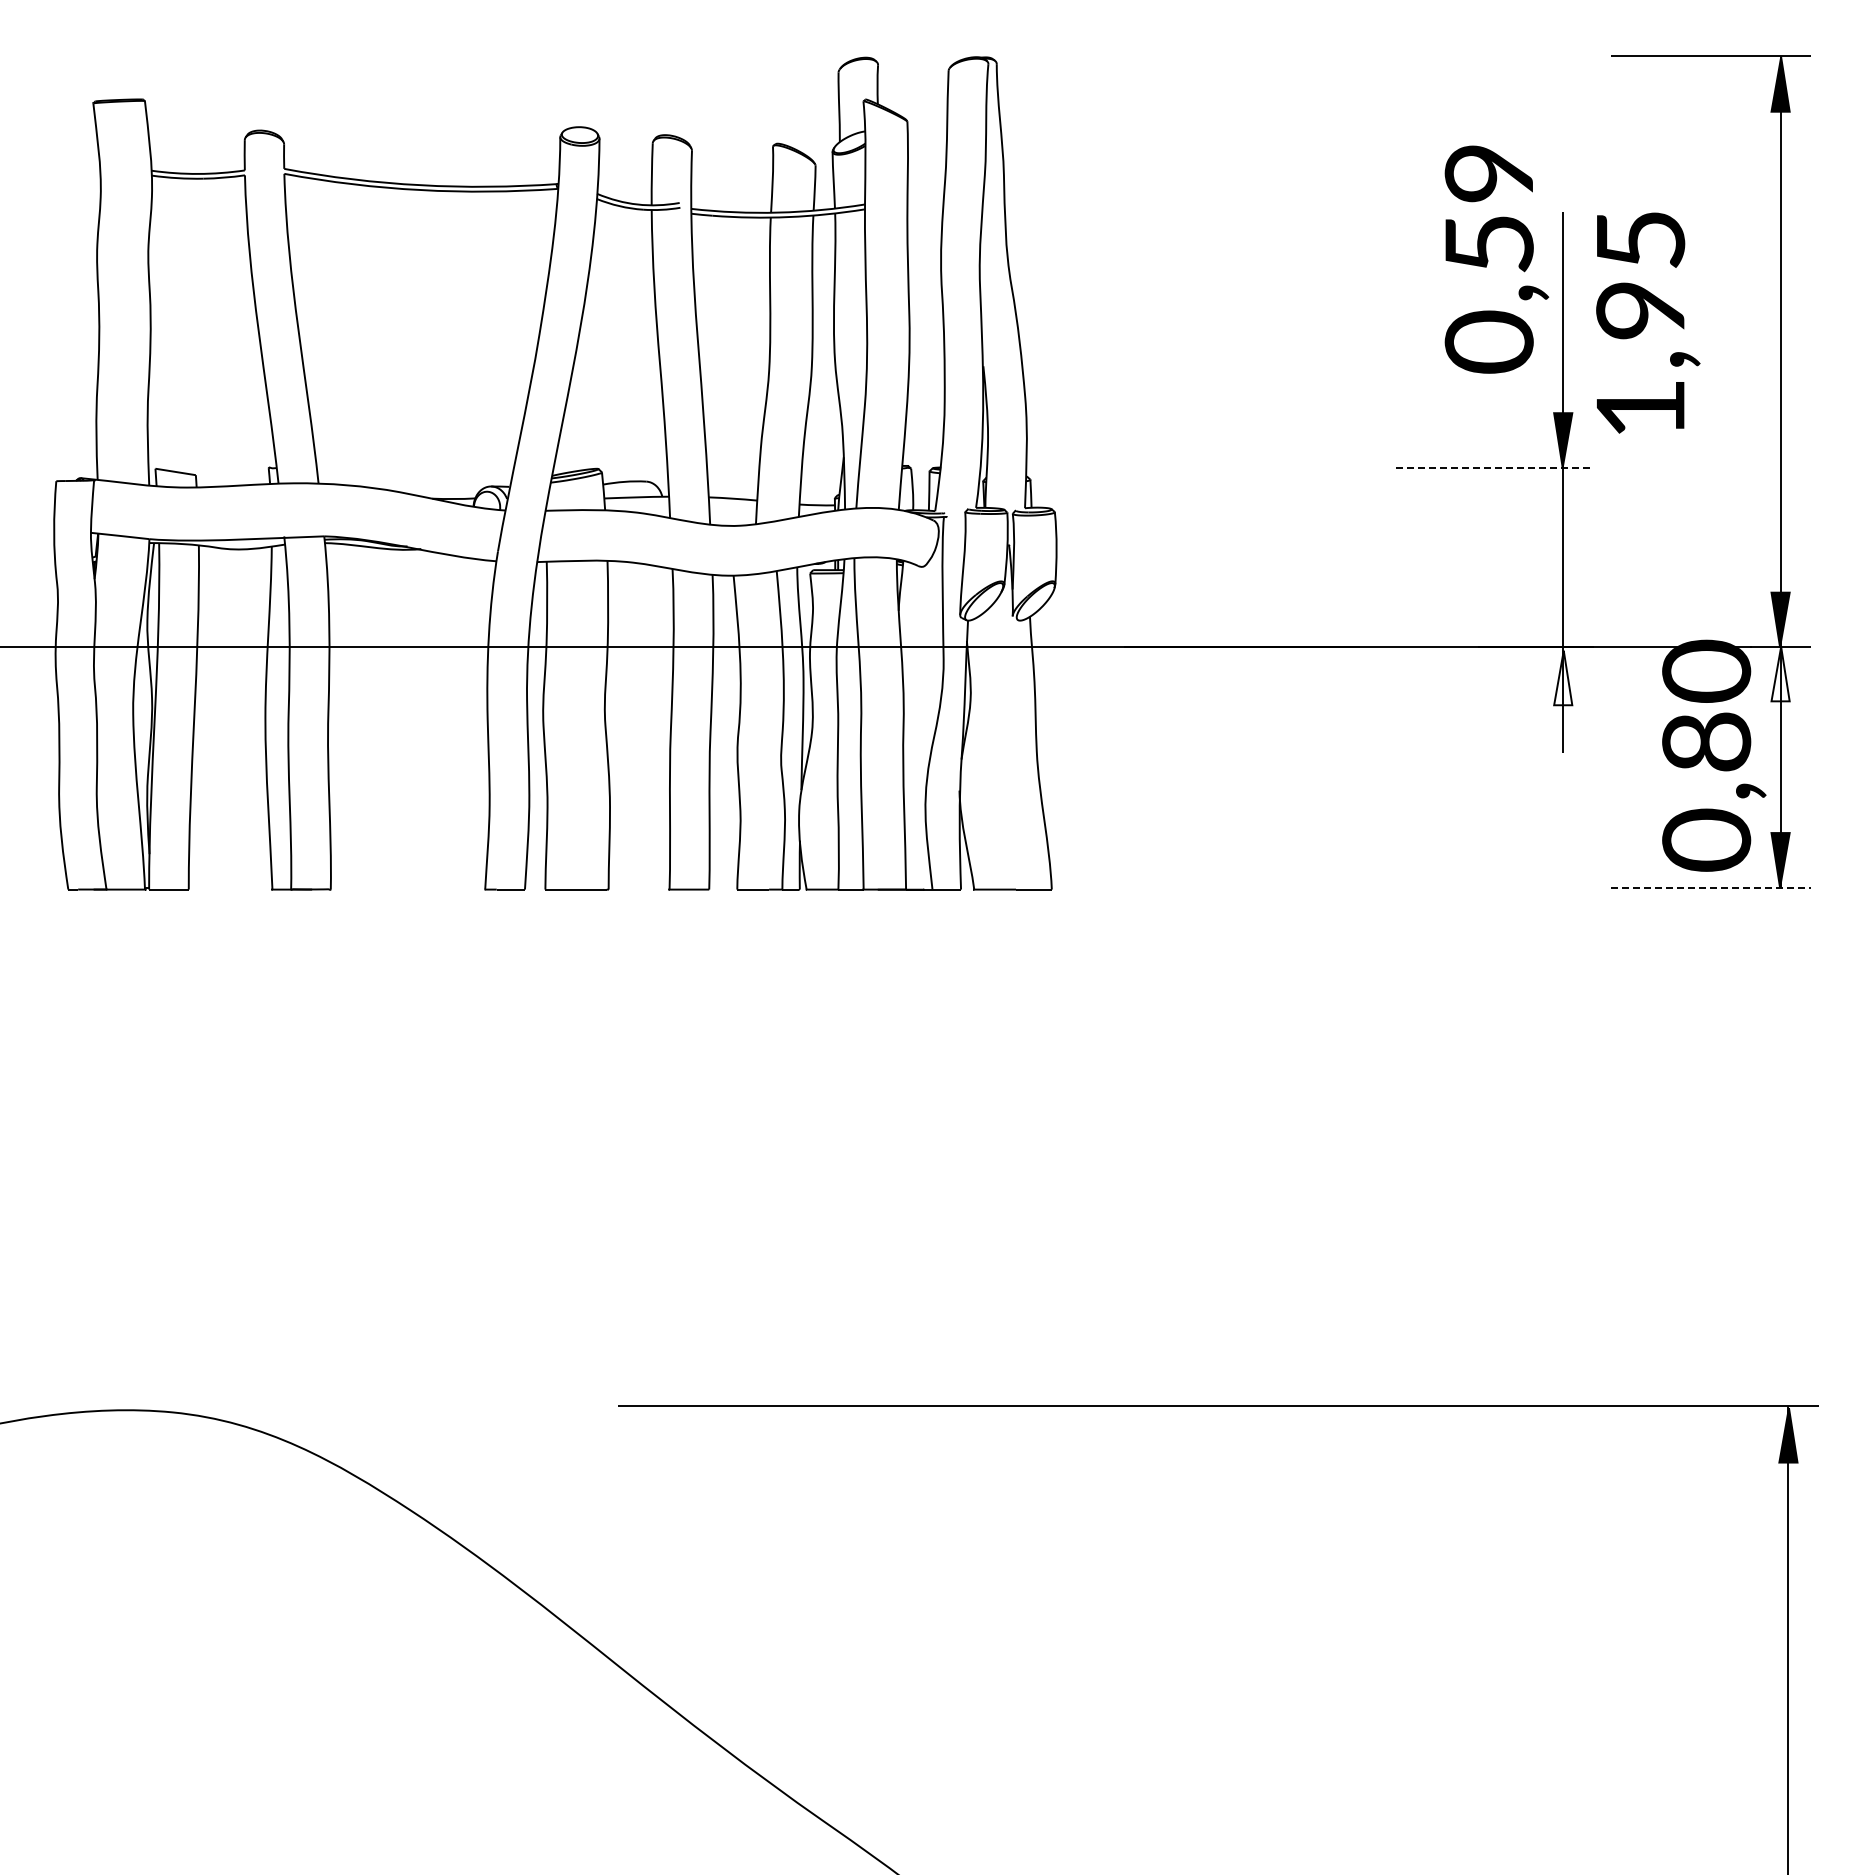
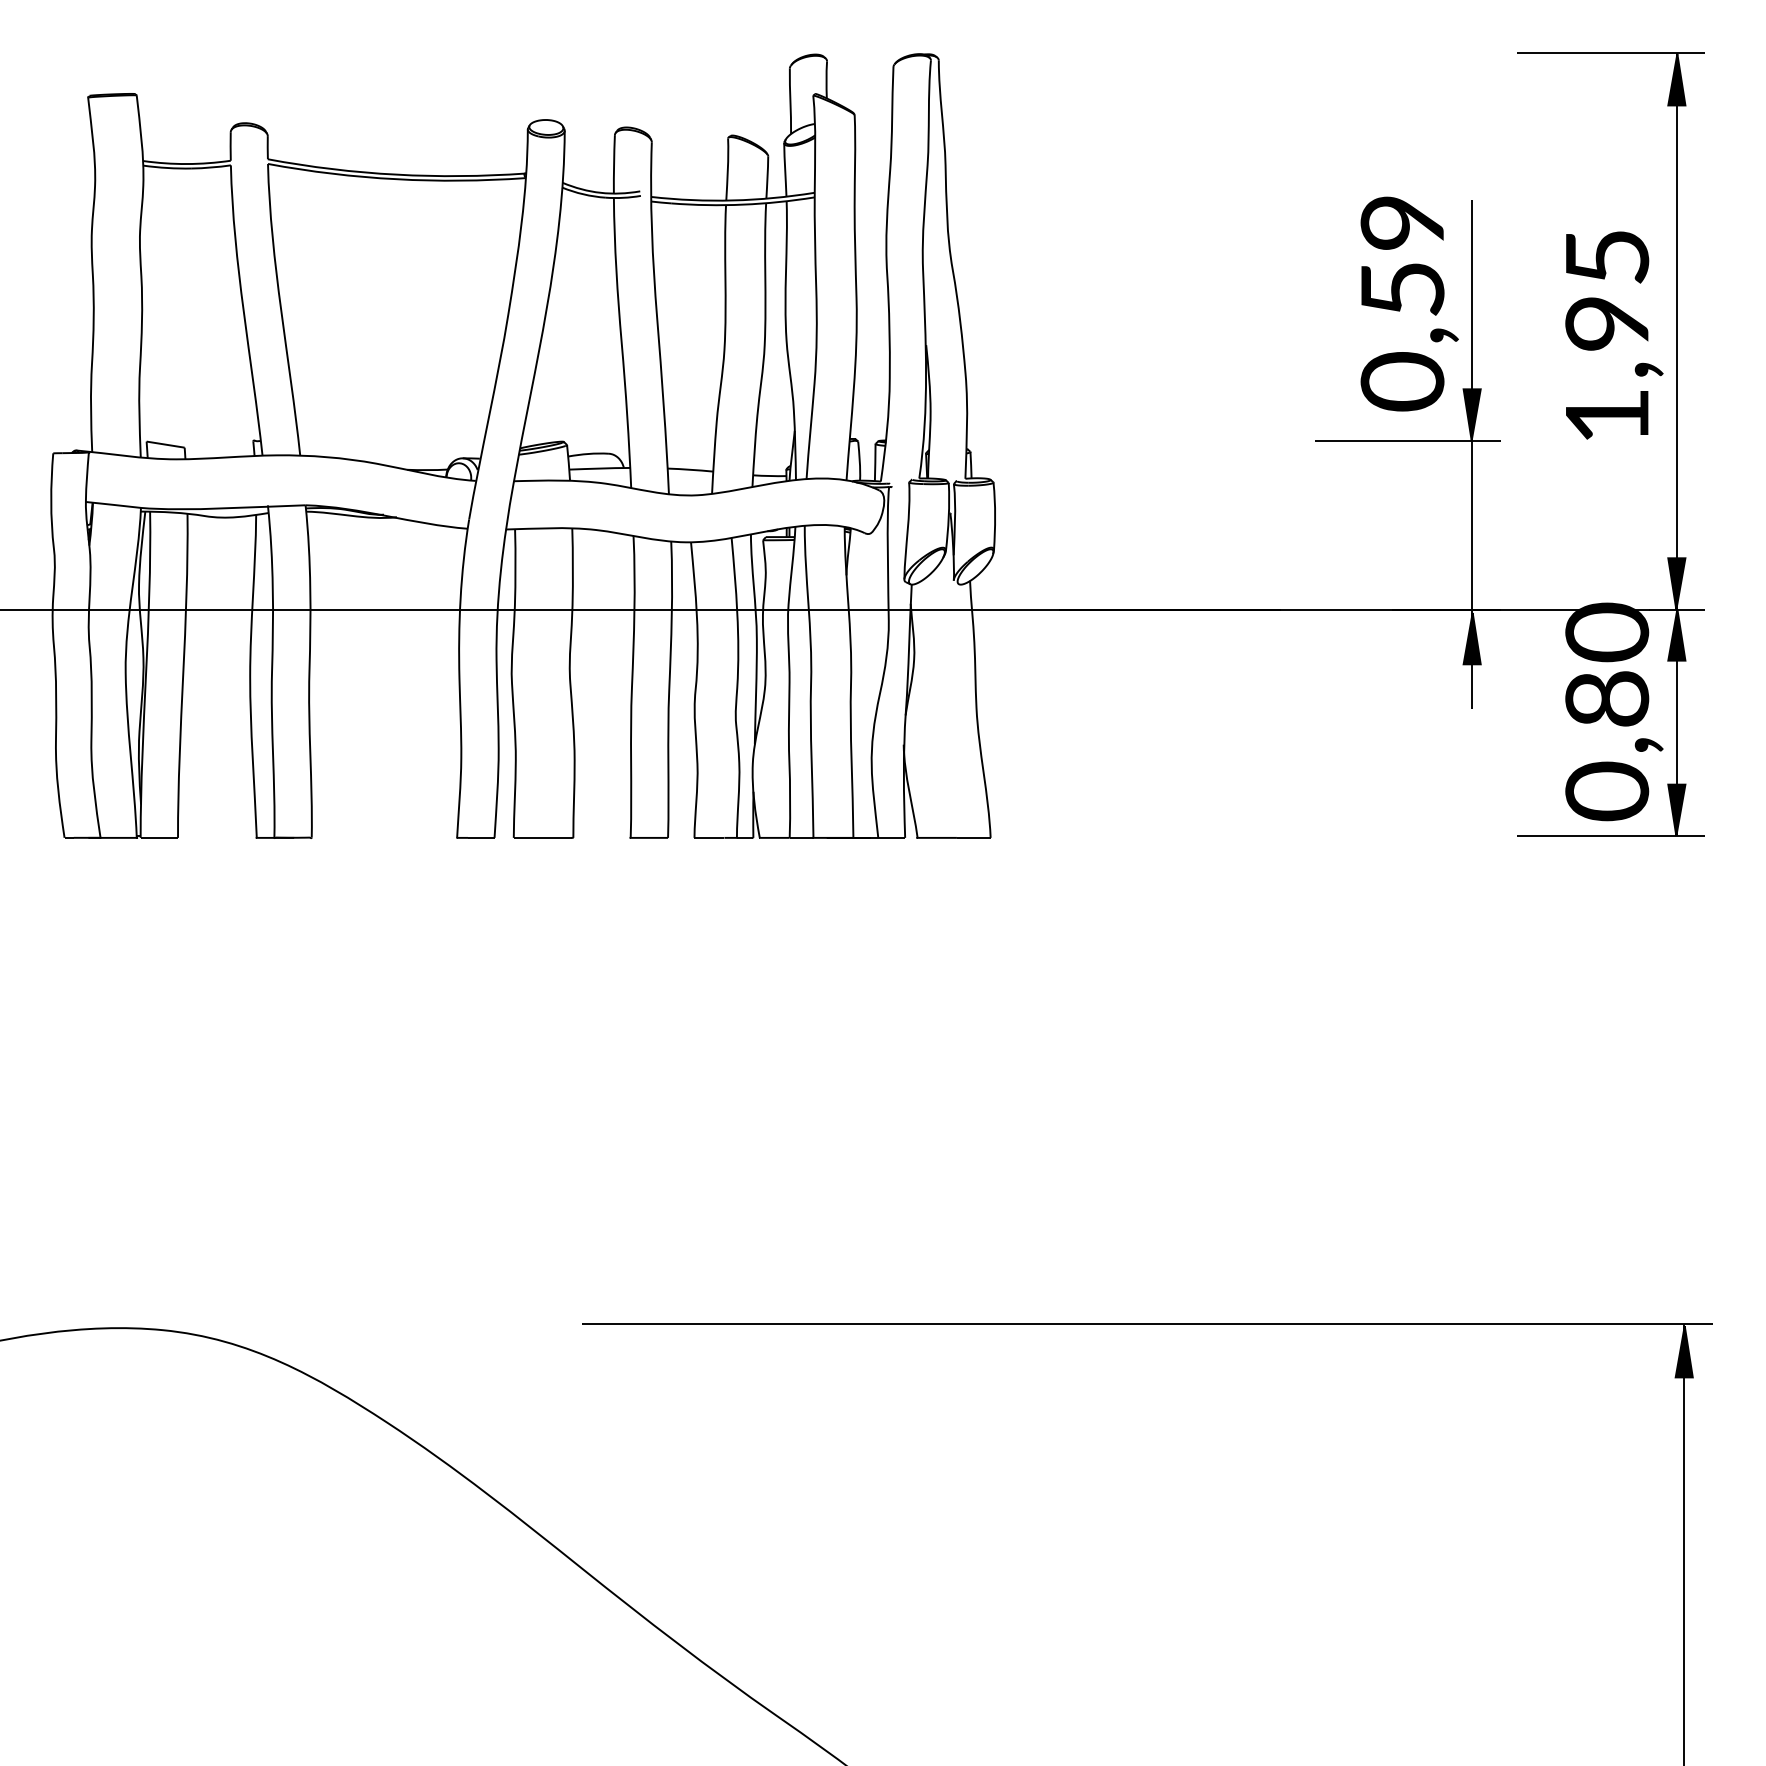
text: (1496, 259) -> (1409, 303), moved
text: (1648, 322) -> (1614, 334), moved
line: (1494, 468) -> (1407, 441), dashed -> solid
fill: (1780, 673) -> (1676, 634), added
fill: (1563, 677) -> (1472, 638), added
line: (1711, 887) -> (1611, 835), dashed -> solid

